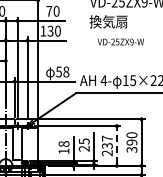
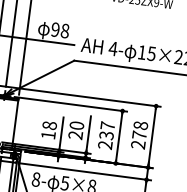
text: (58, 71) -> (54, 28), 58 -> 98
text: (83, 141) -> (75, 125), 25 -> 20
text: (131, 142) -> (138, 135), 390 -> 278
line: (116, 145) -> (118, 136), dashed -> solid

